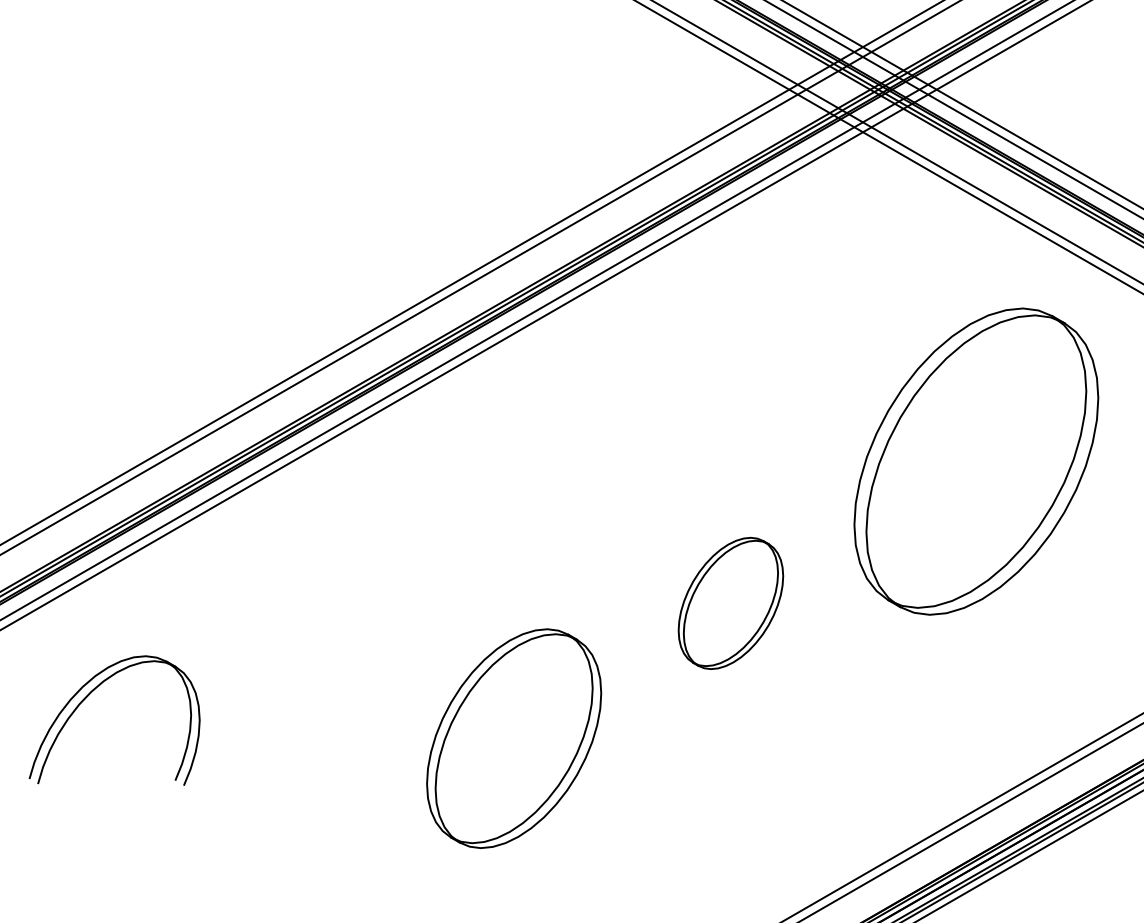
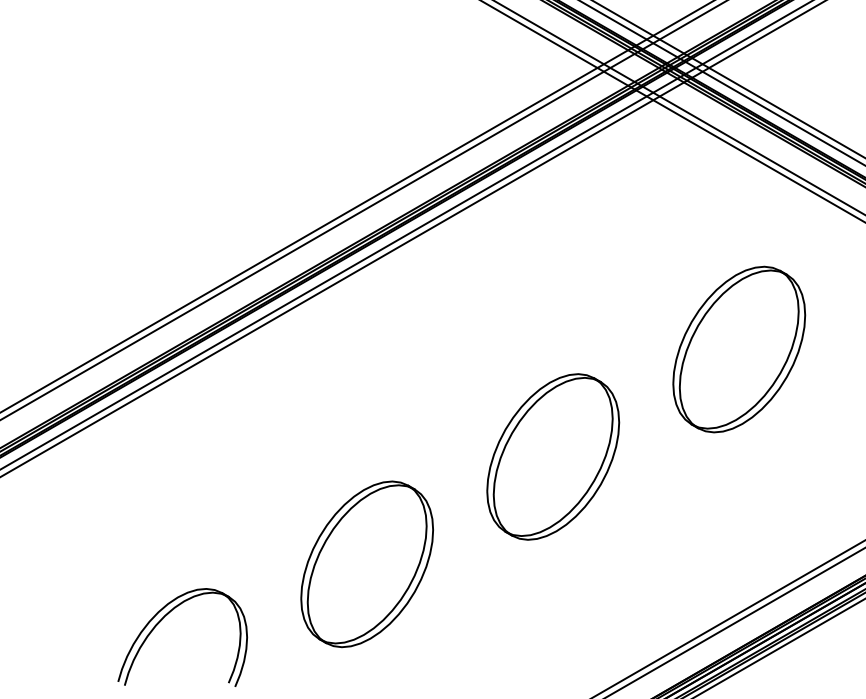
part: (976, 461) -> (739, 349), size x0.71
part: (731, 602) -> (553, 456), size x1.67
part: (87, 697) -> (162, 620), moved
part: (513, 738) -> (366, 564), moved

